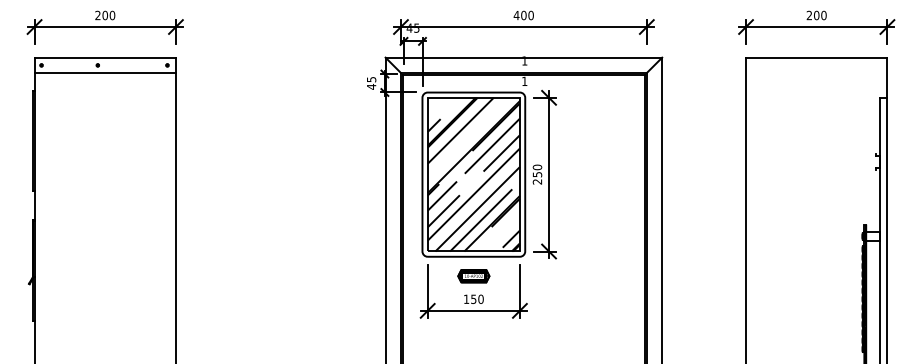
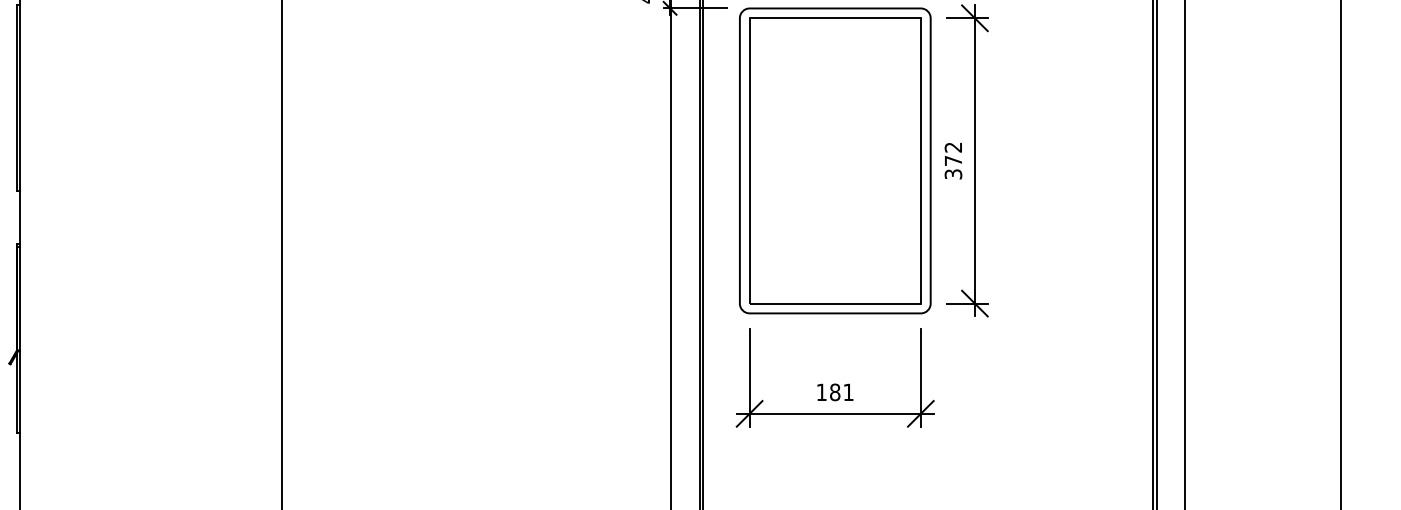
hatch: (473, 174) -> (834, 160), removed
text: (537, 174) -> (953, 160), 250 -> 372
part: (473, 276) -> (834, 350), removed
text: (477, 298) -> (842, 390), 150 -> 181

